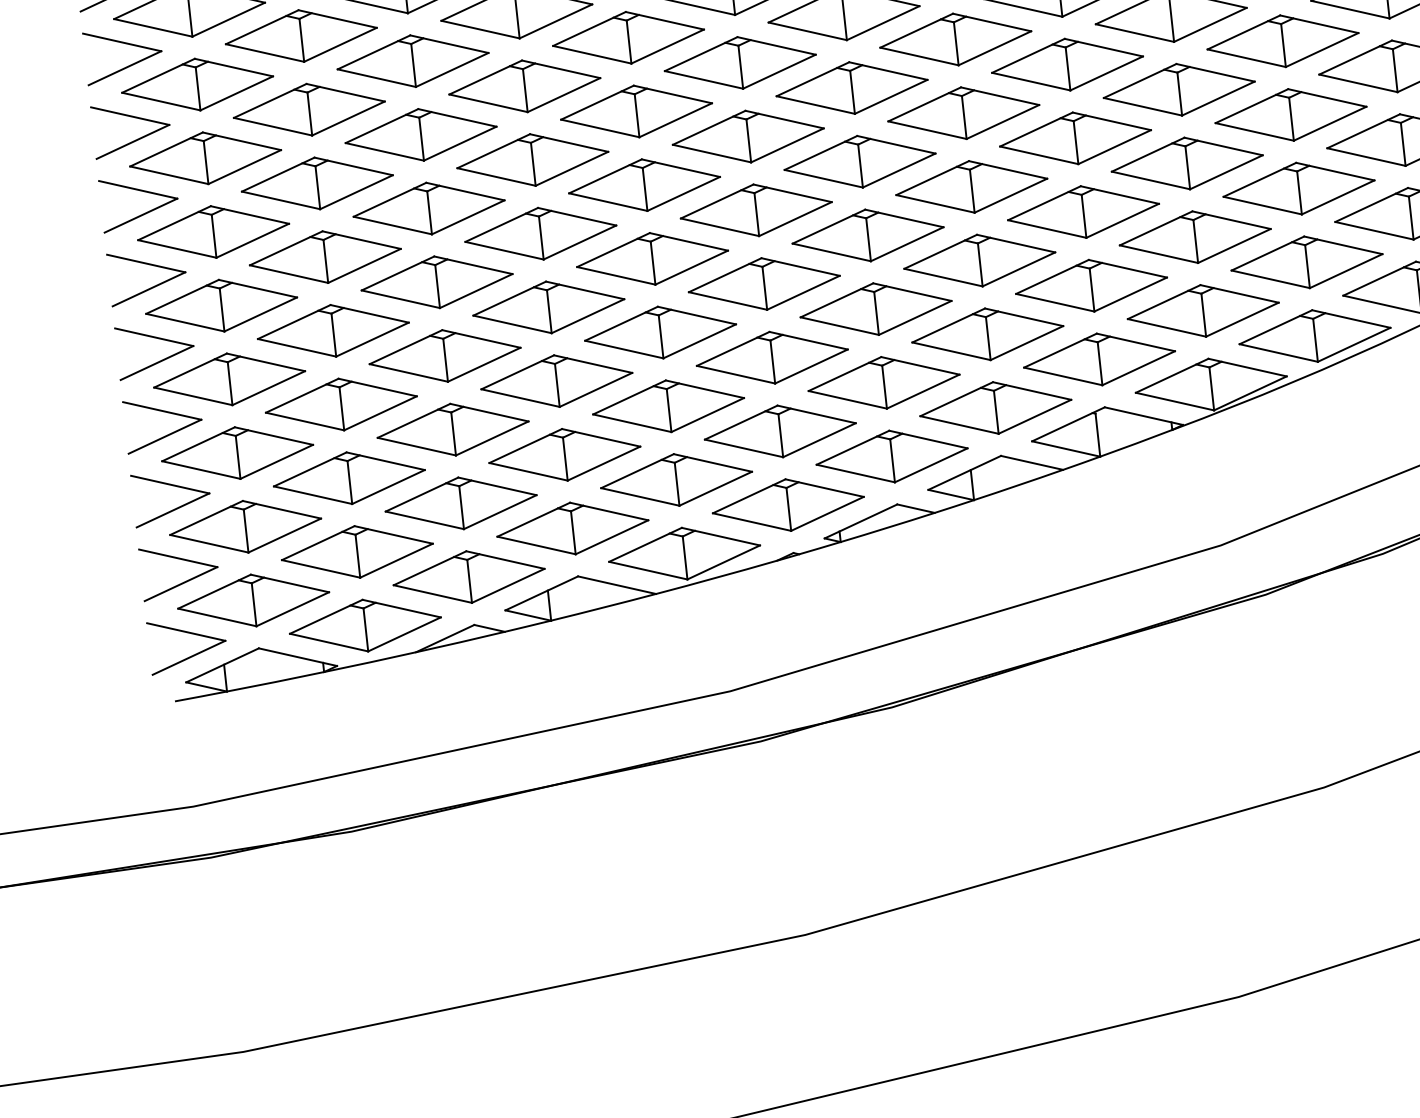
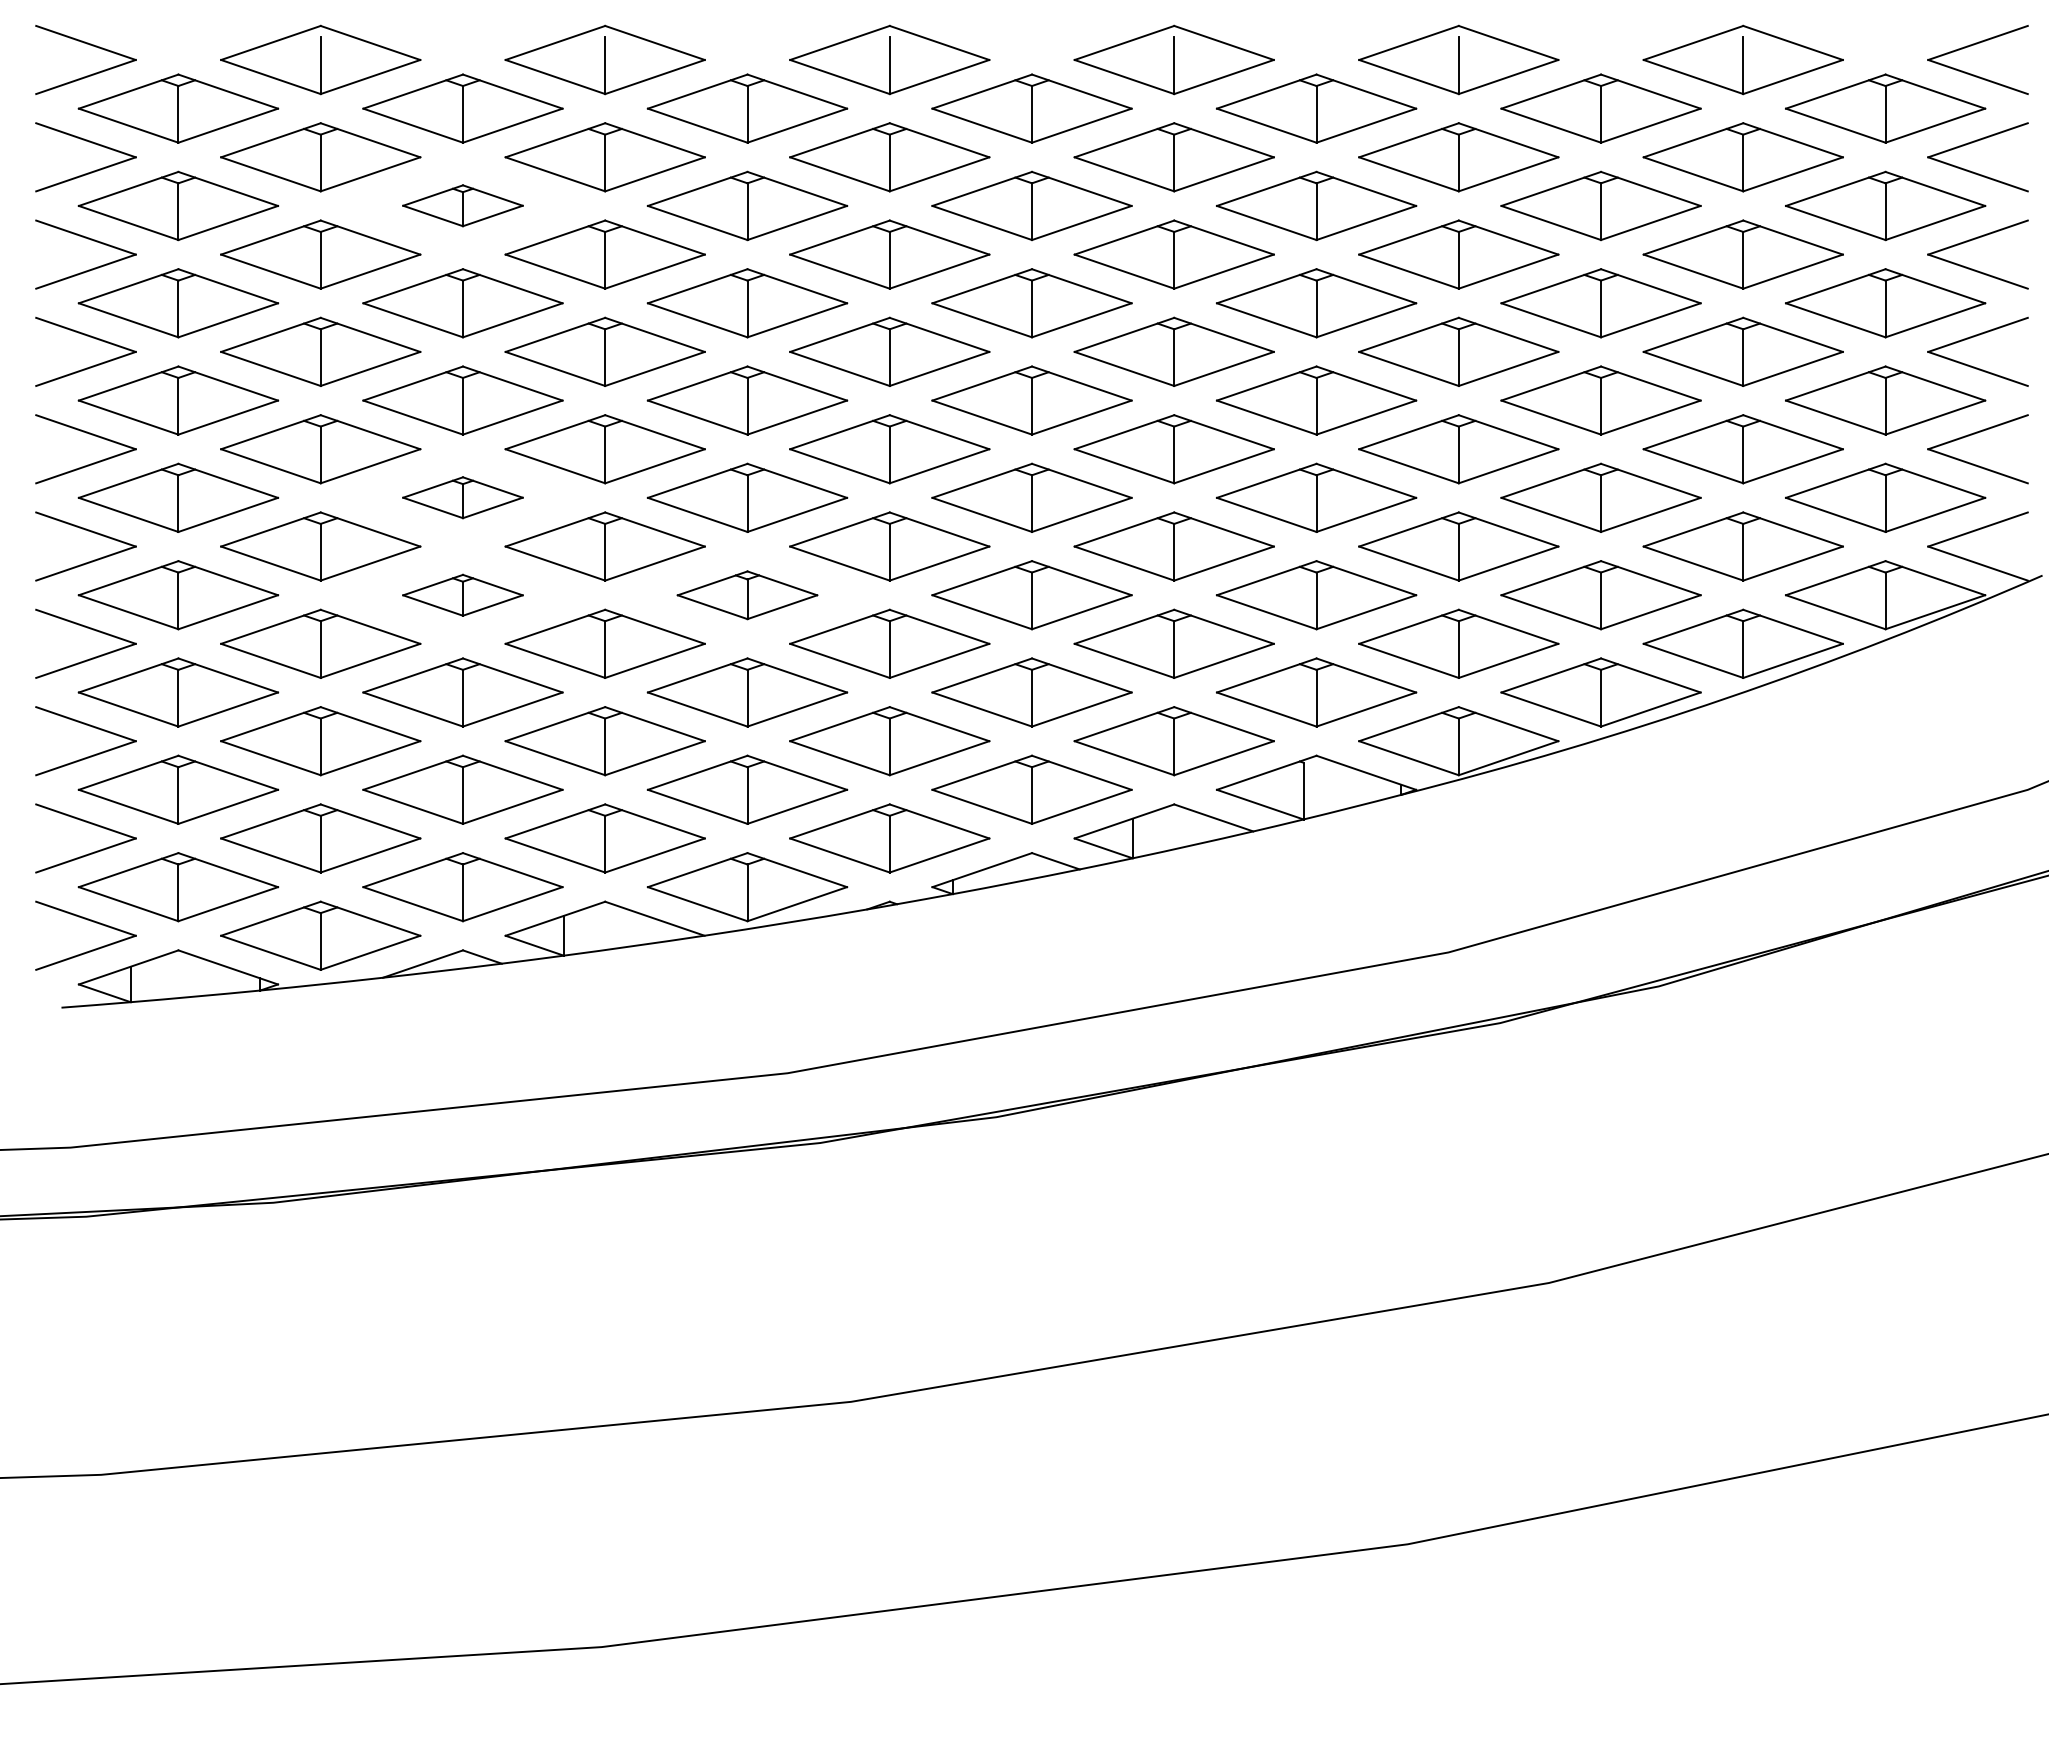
part: (412, 60) -> (462, 205), size x0.6
part: (436, 282) -> (462, 497), size x0.6
part: (660, 332) -> (747, 595), size x0.7
part: (444, 356) -> (462, 595), size x0.6

